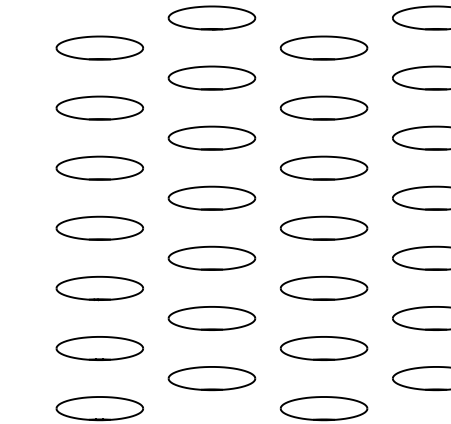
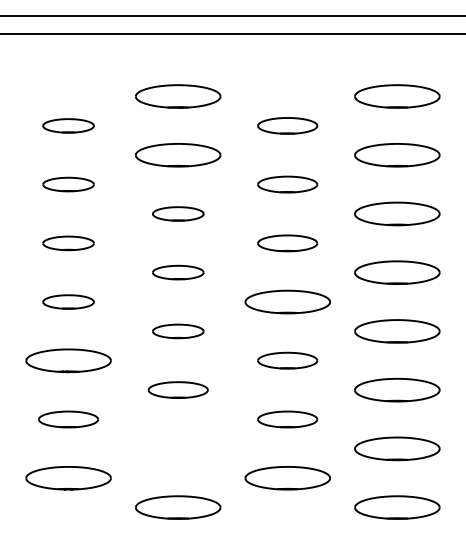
part: (99, 47) -> (68, 125), size x0.6
part: (323, 47) -> (287, 125), size x0.7
part: (99, 108) -> (68, 184), size x0.6
part: (323, 108) -> (287, 184), size x0.7
part: (212, 137) -> (178, 213), size x0.6
part: (99, 168) -> (68, 243), size x0.6
part: (323, 168) -> (287, 243), size x0.7
part: (212, 198) -> (178, 272), size x0.6
part: (99, 227) -> (68, 301), size x0.6
part: (212, 258) -> (178, 331), size x0.6
part: (323, 288) -> (287, 360), size x0.7
part: (212, 317) -> (178, 389), size x0.7
part: (99, 348) -> (68, 419), size x0.7
part: (323, 348) -> (287, 419), size x0.7
part: (212, 378) -> (178, 448), removed

